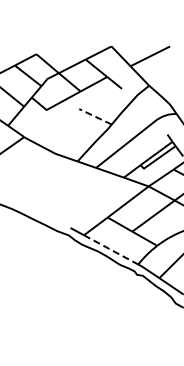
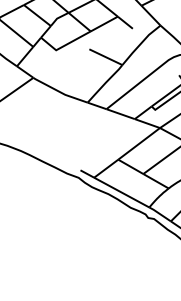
line: (95, 116) -> (105, 56), dashed -> solid
line: (111, 249) -> (122, 192), dashed -> solid

